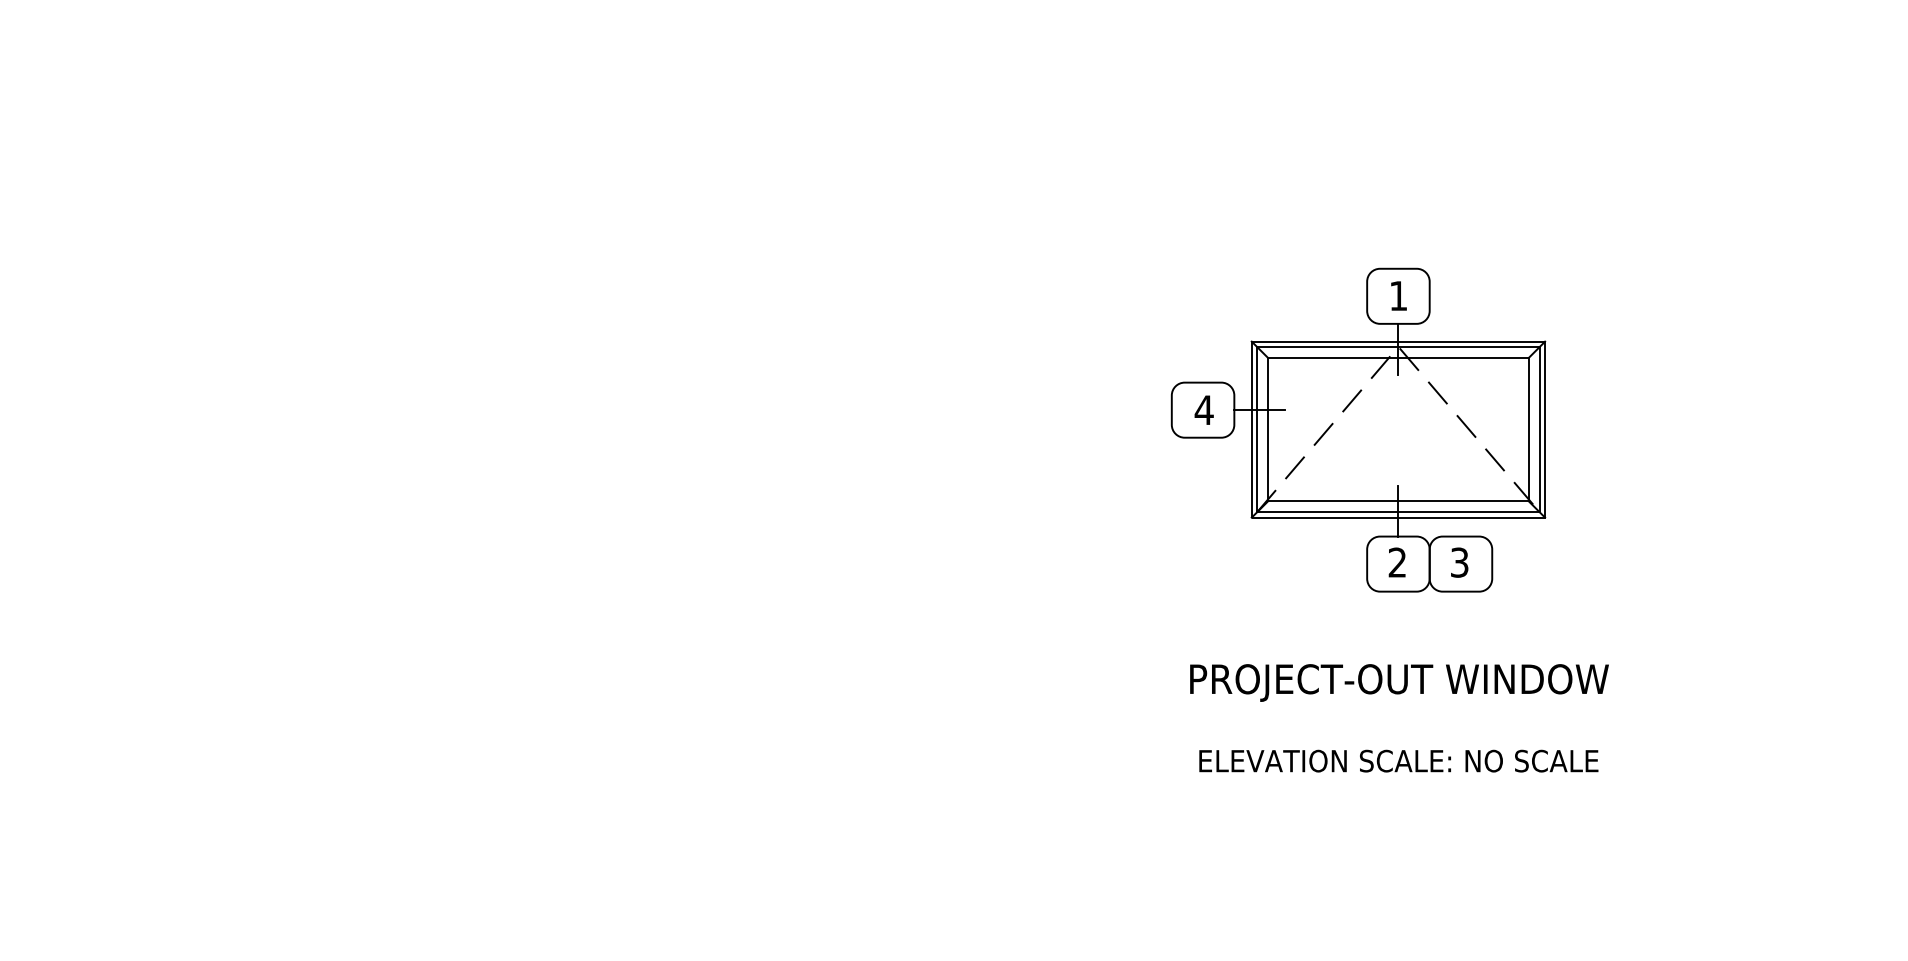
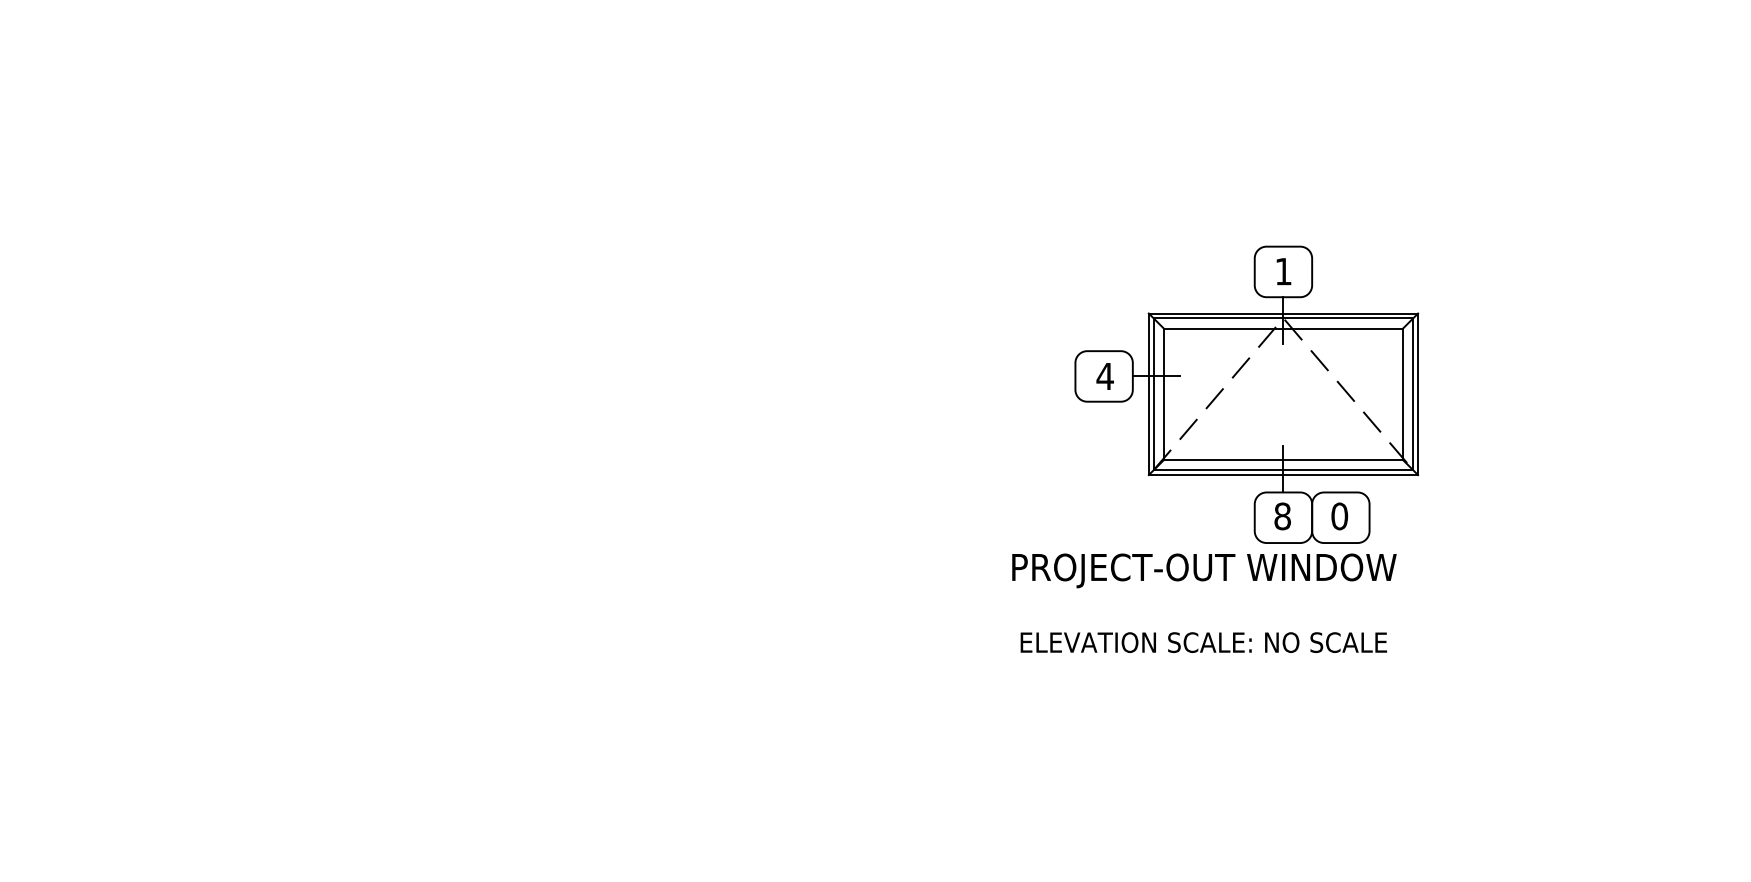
text: (1397, 562) -> (1282, 516), 2 -> 8
text: (1459, 562) -> (1339, 516), 3 -> 0
text: (1399, 717) -> (1204, 602), moved

